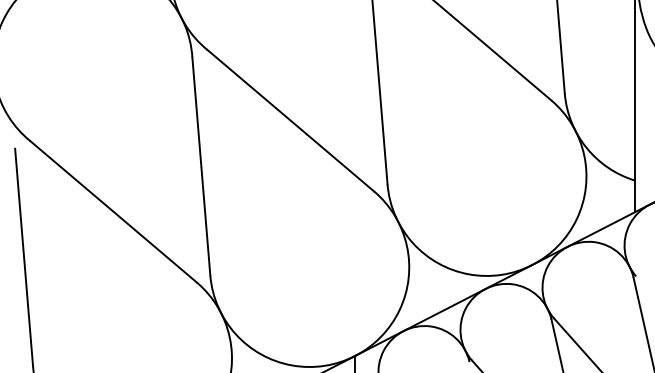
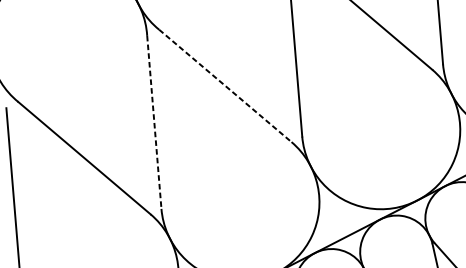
line: (291, 121) -> (225, 86), solid -> dashed
line: (201, 167) -> (154, 123), solid -> dashed

